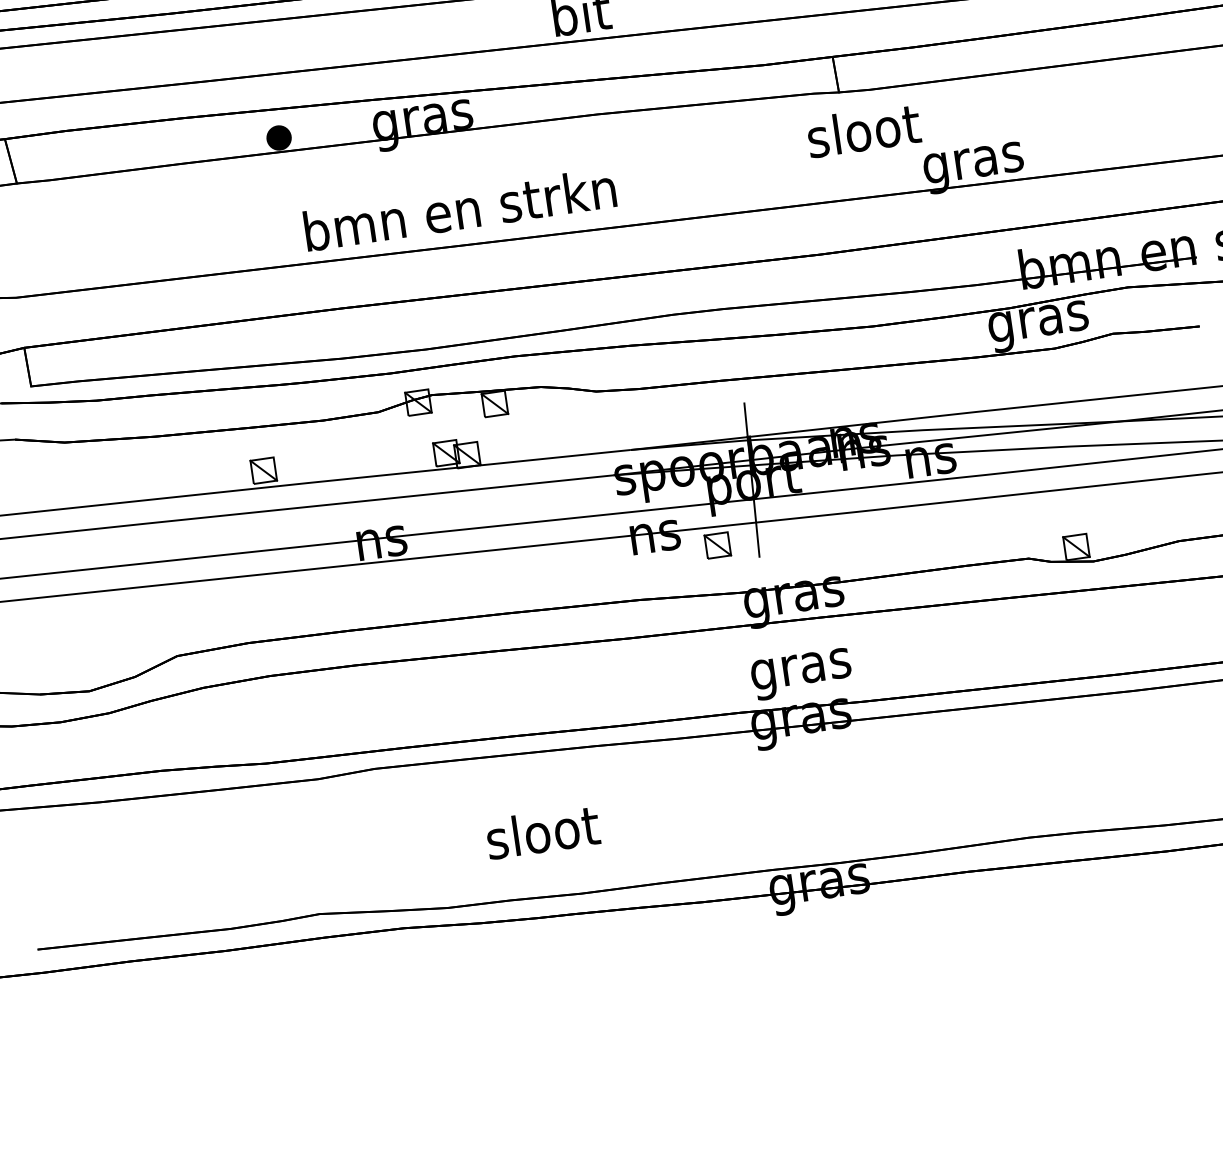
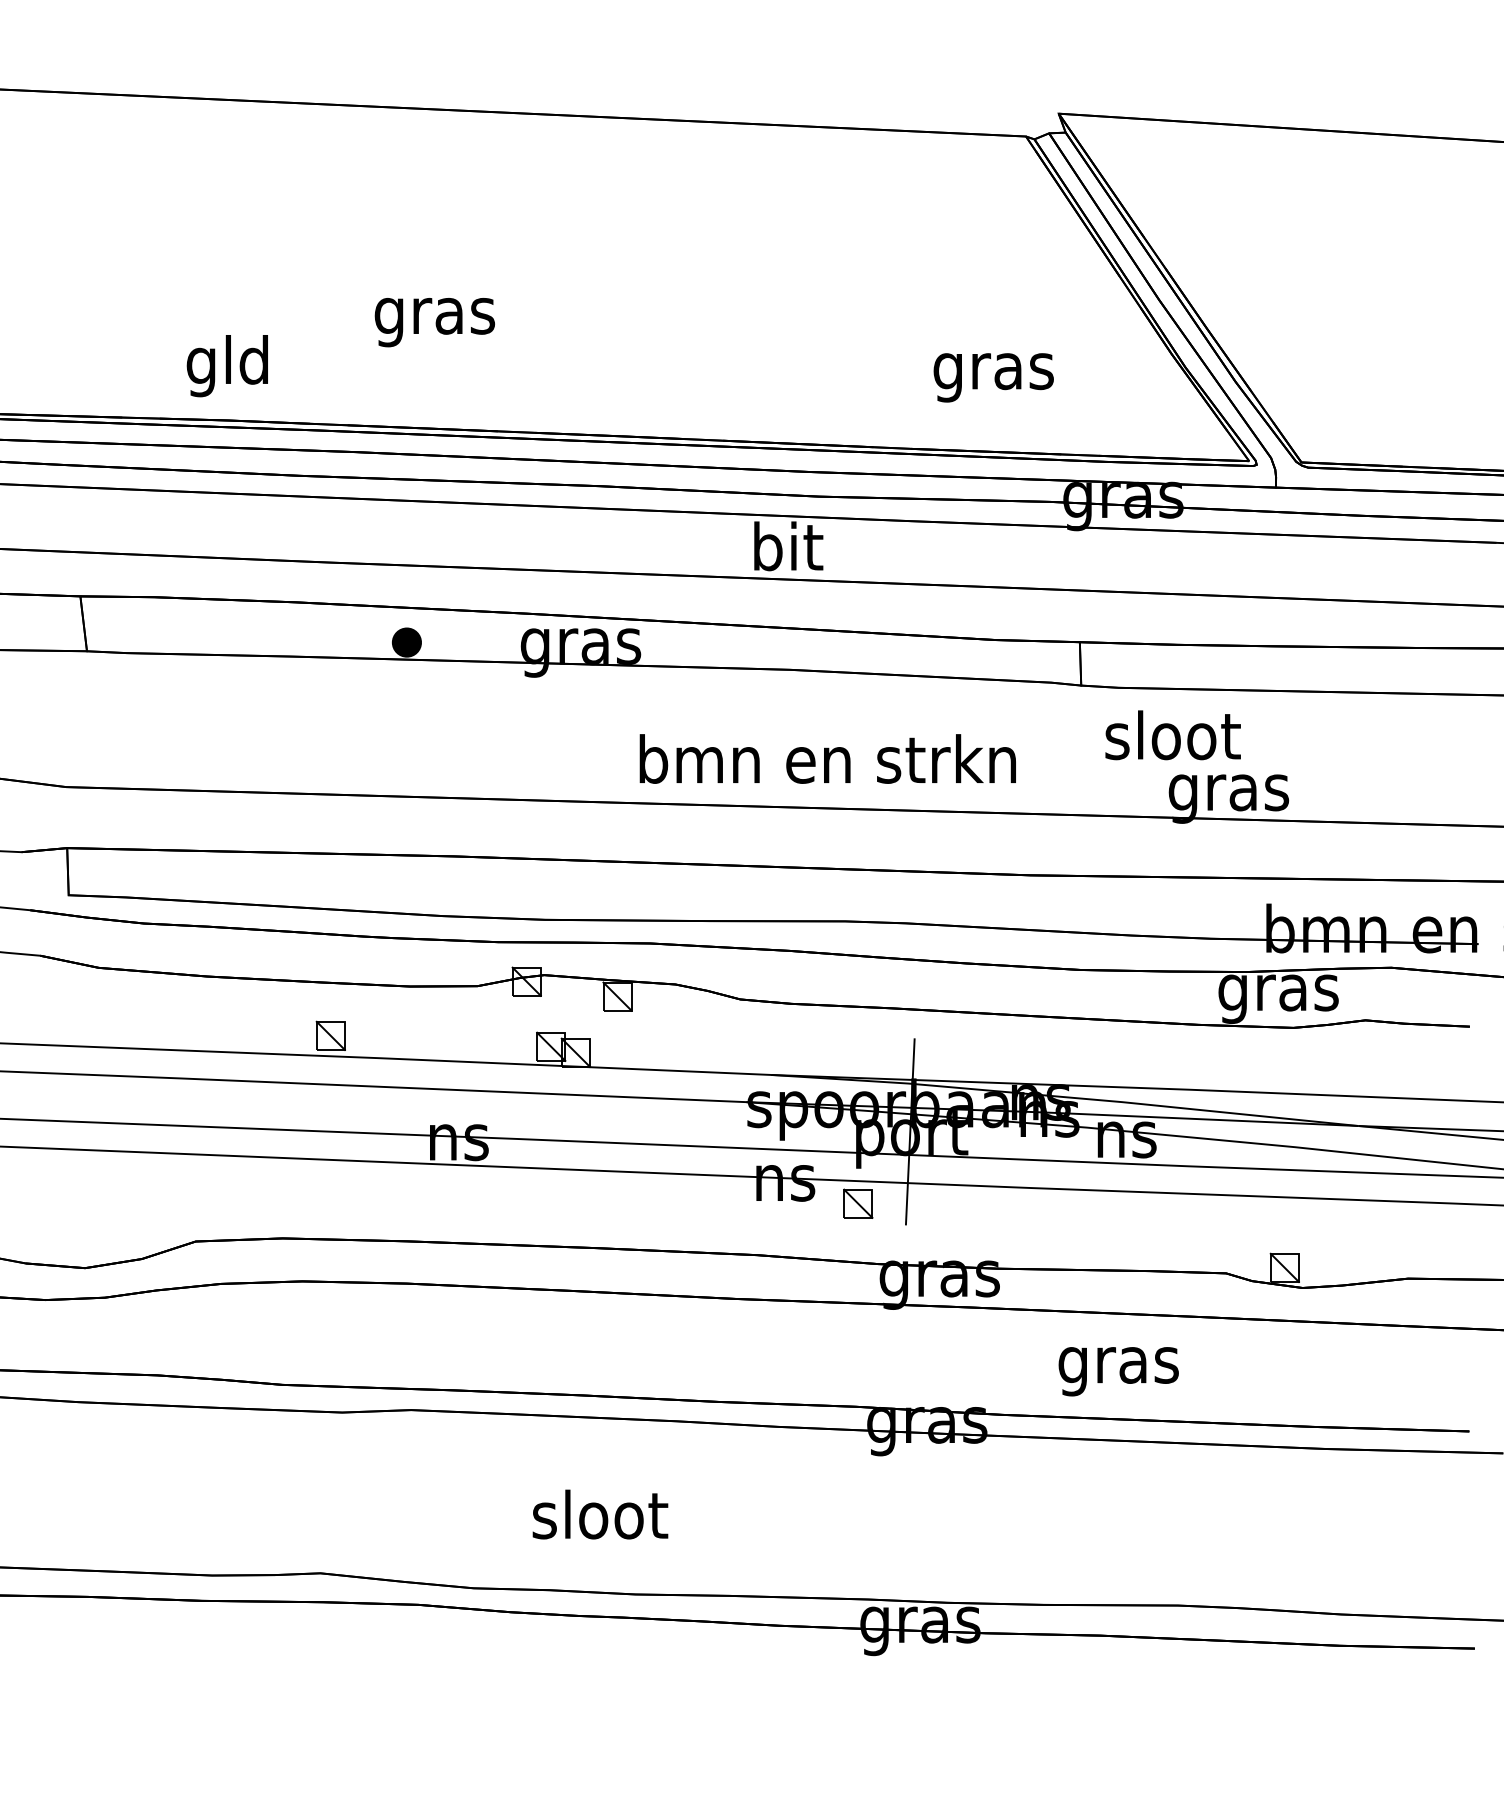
text: (863, 130) -> (1172, 735), moved
text: (459, 209) -> (827, 758), moved
text: (801, 674) -> (1118, 1371), moved

